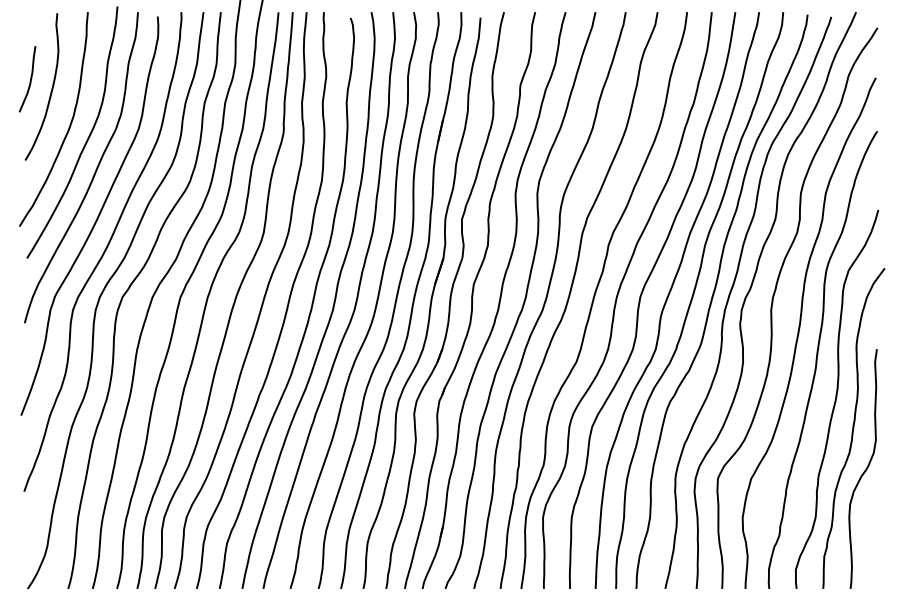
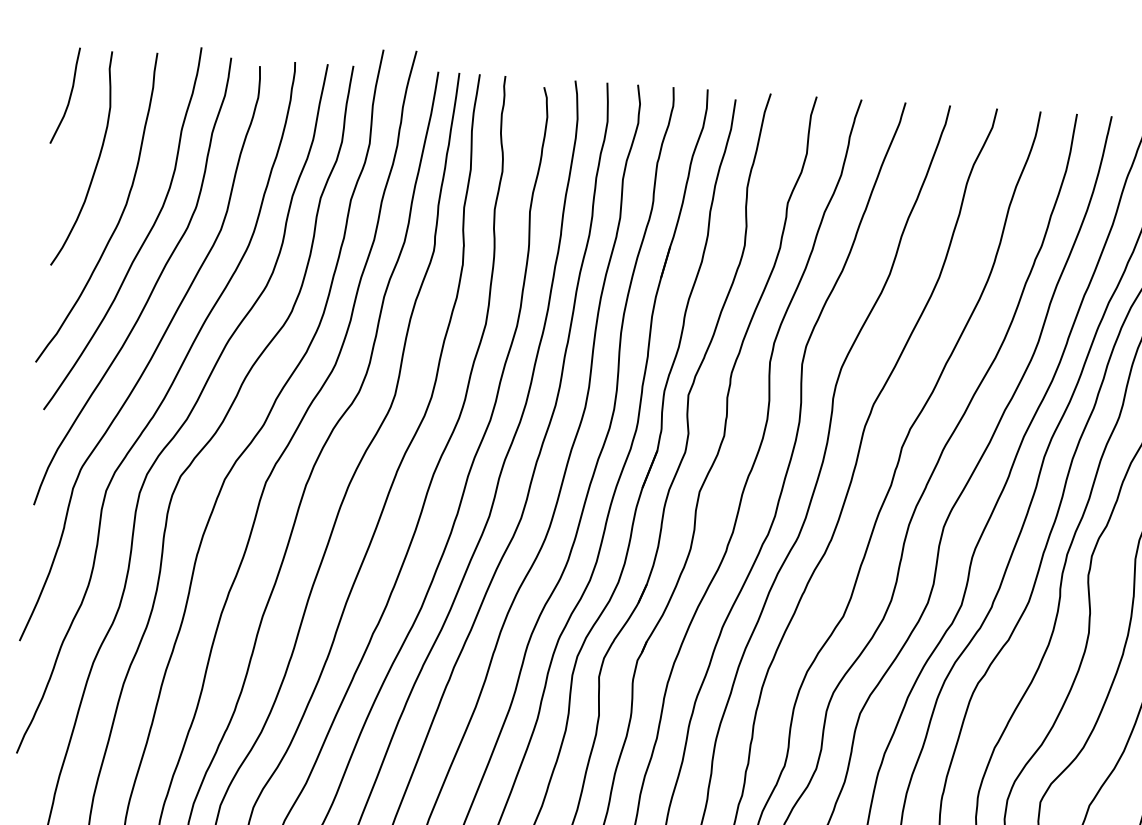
curve: (29, 81) -> (67, 99), moved

